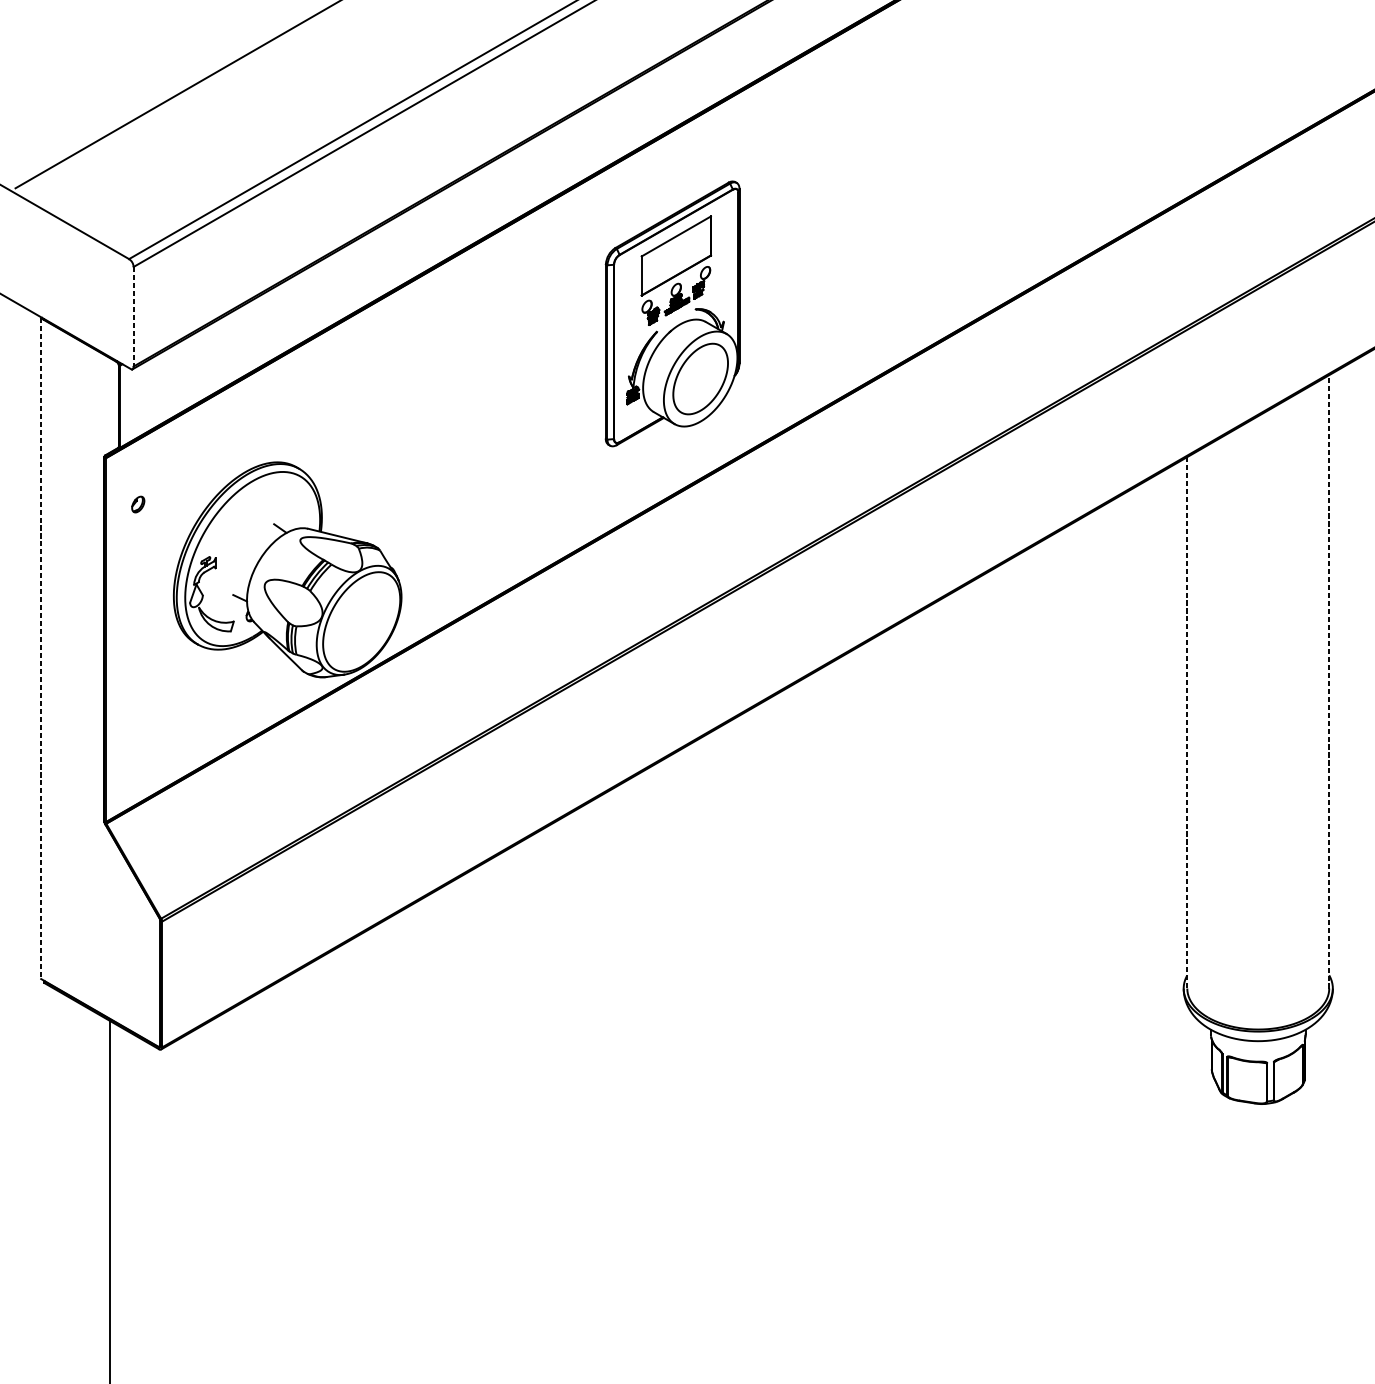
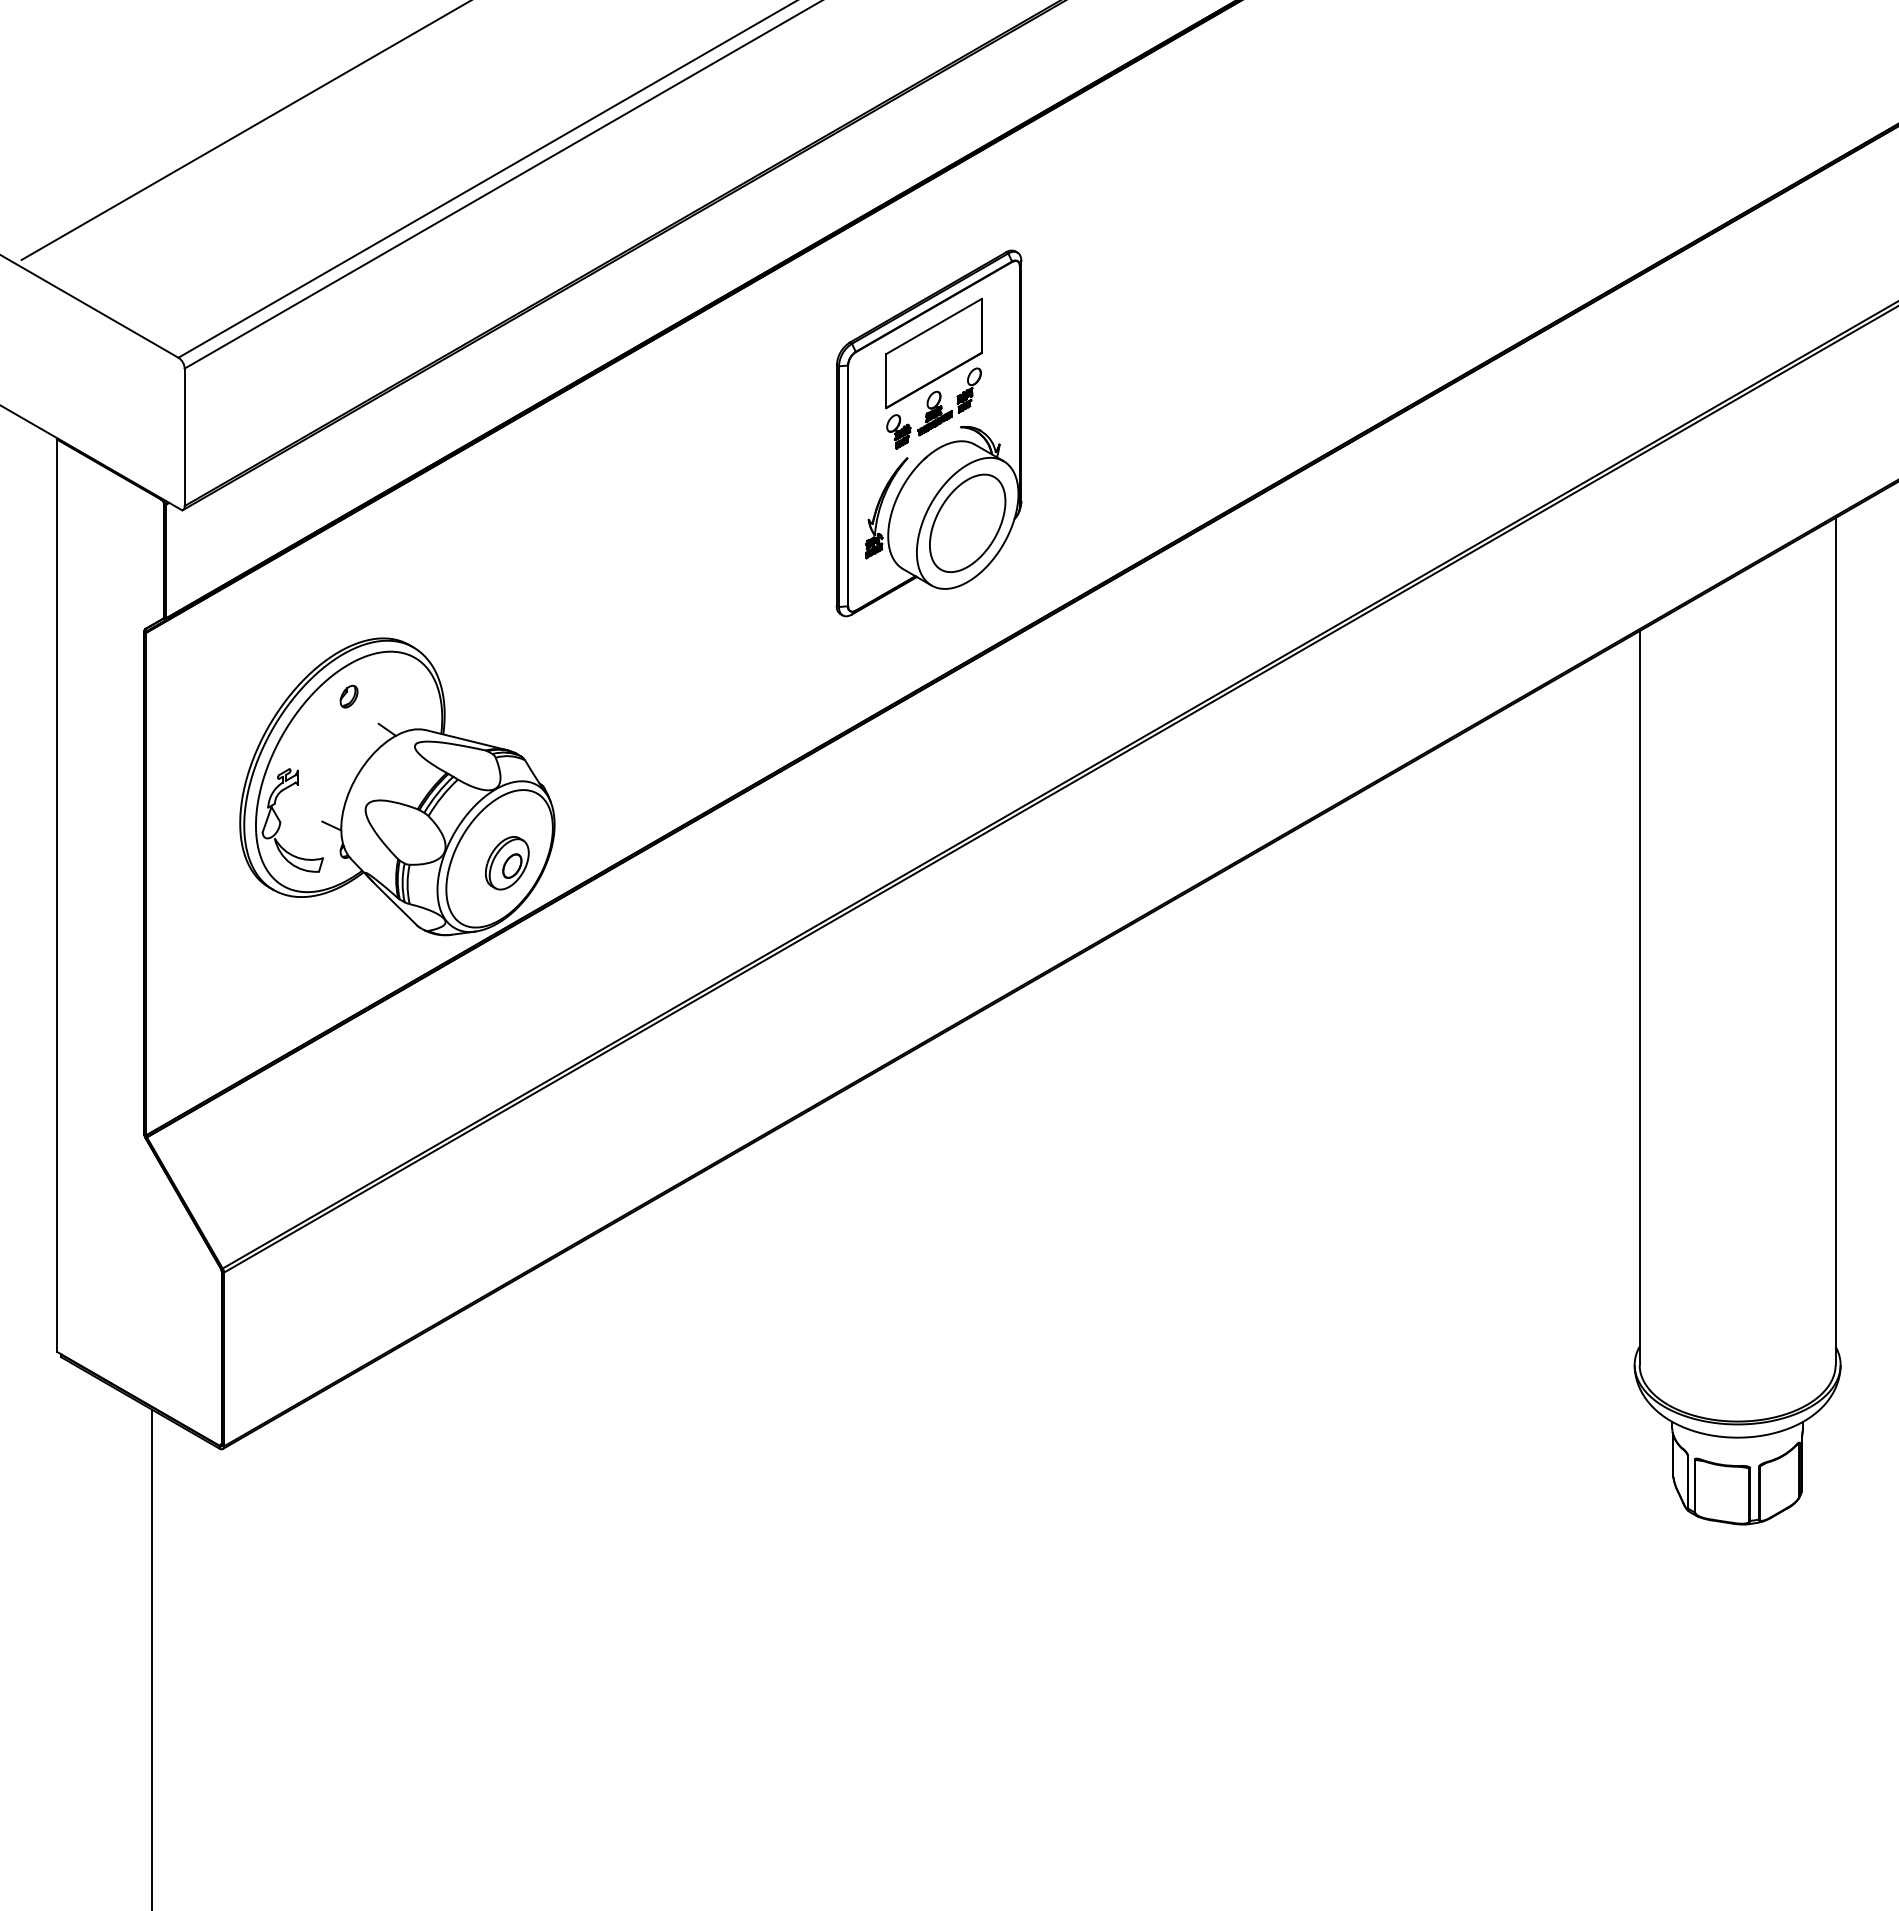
line: (133, 316) -> (184, 437), dashed -> solid
part: (137, 504) -> (348, 696), moved
part: (367, 625) -> (507, 863), added
line: (41, 649) -> (57, 896), dashed -> solid
line: (1329, 681) -> (1835, 941), dashed -> solid
line: (1187, 723) -> (1639, 998), dashed -> solid

